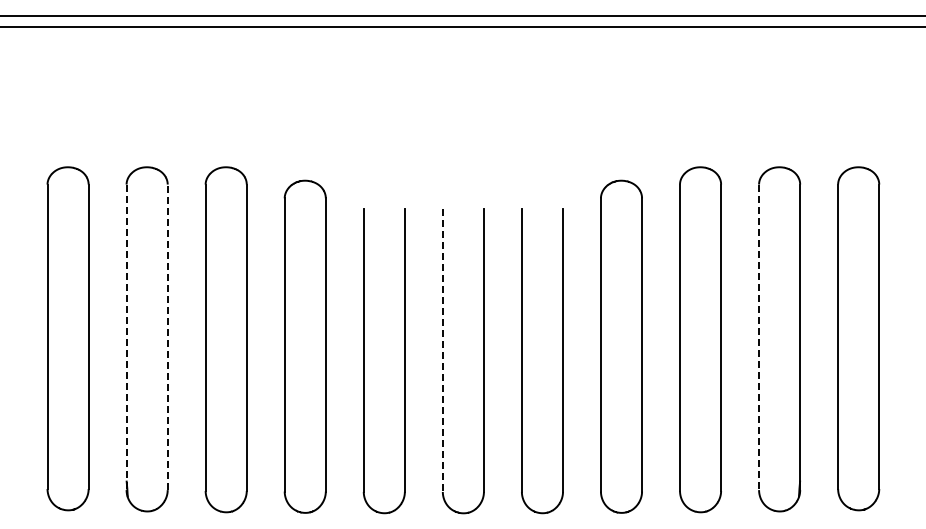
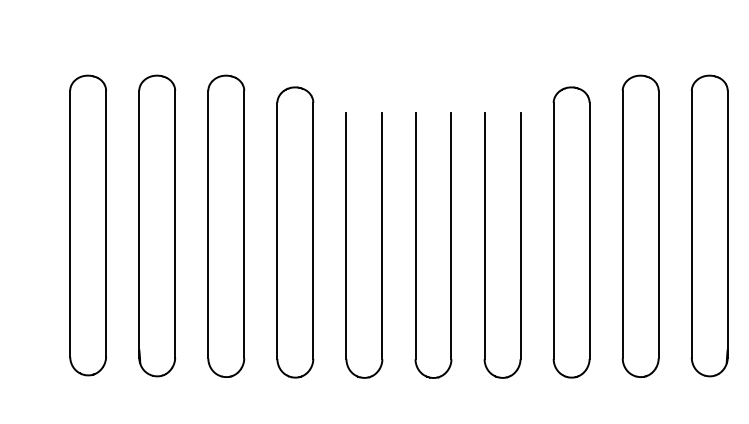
line: (126, 337) -> (139, 224), dashed -> solid
line: (167, 337) -> (175, 224), dashed -> solid
line: (759, 337) -> (692, 224), dashed -> solid
line: (442, 351) -> (415, 236), dashed -> solid

